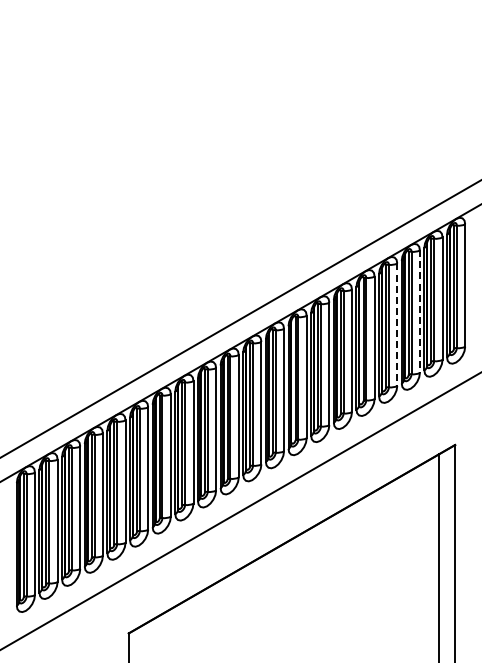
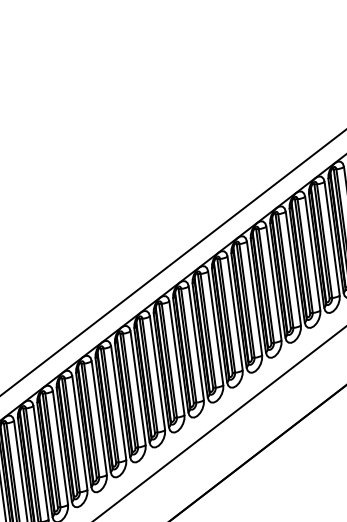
line: (419, 312) -> (312, 254), dashed -> solid
line: (397, 325) -> (293, 269), dashed -> solid

